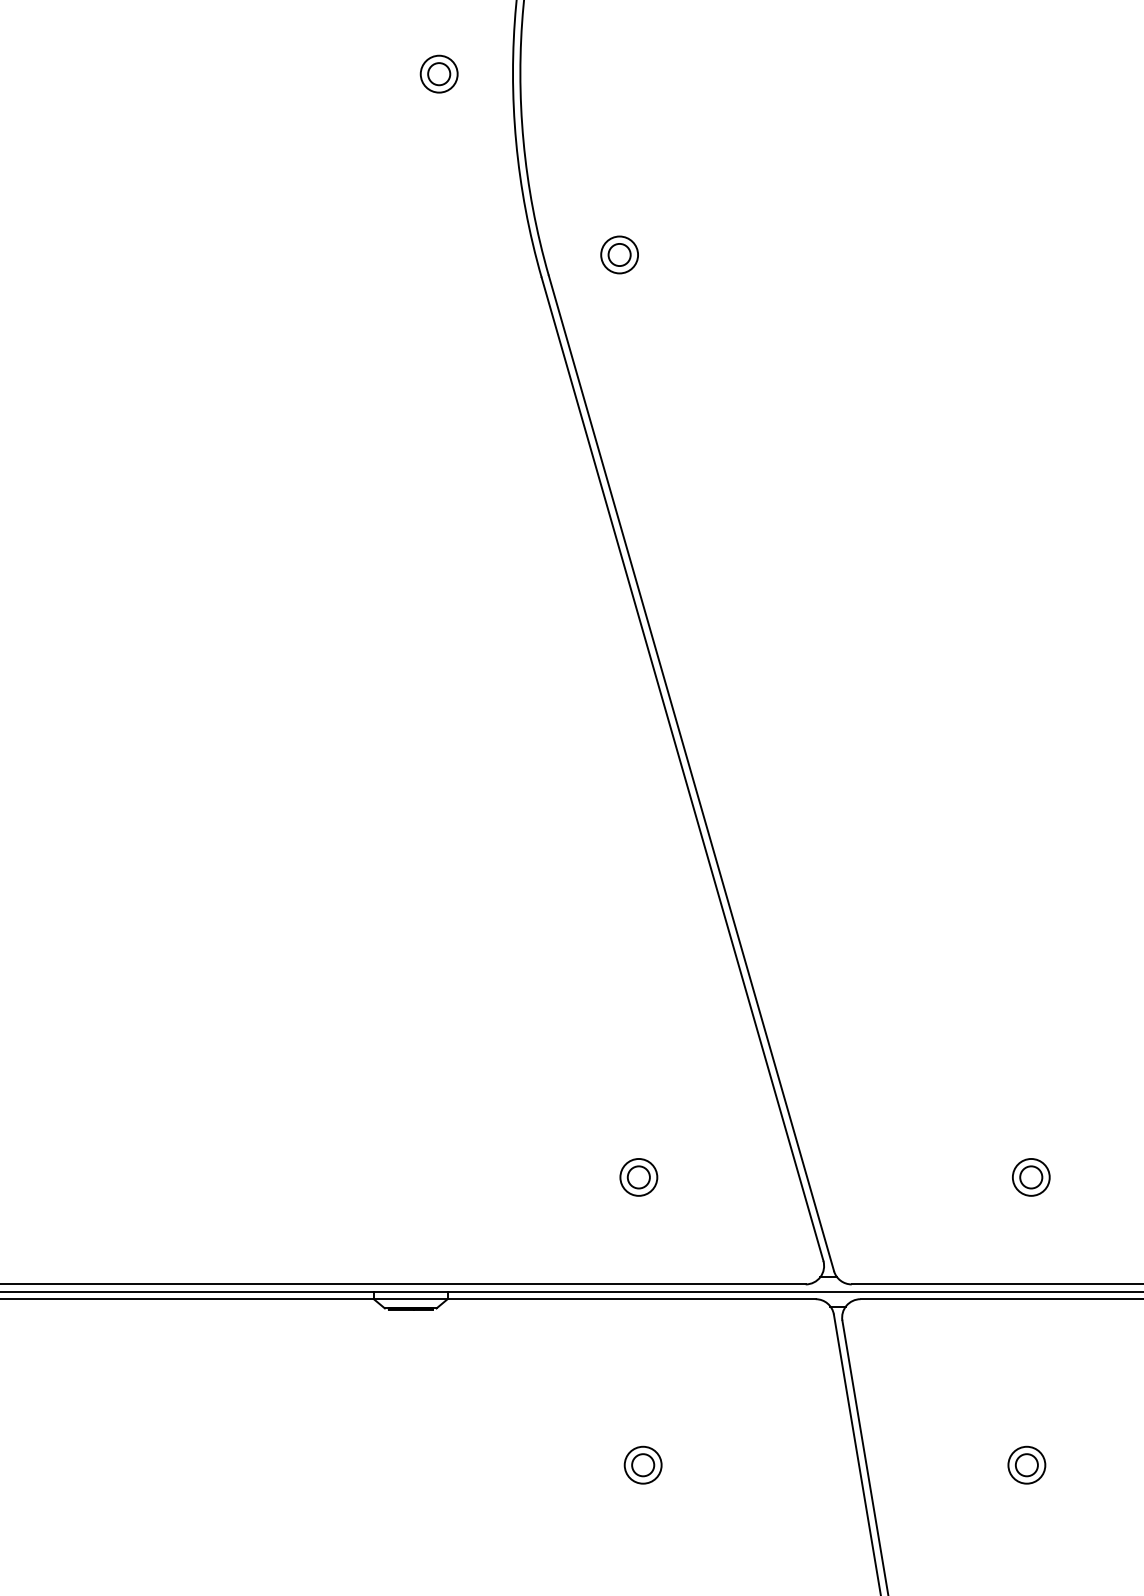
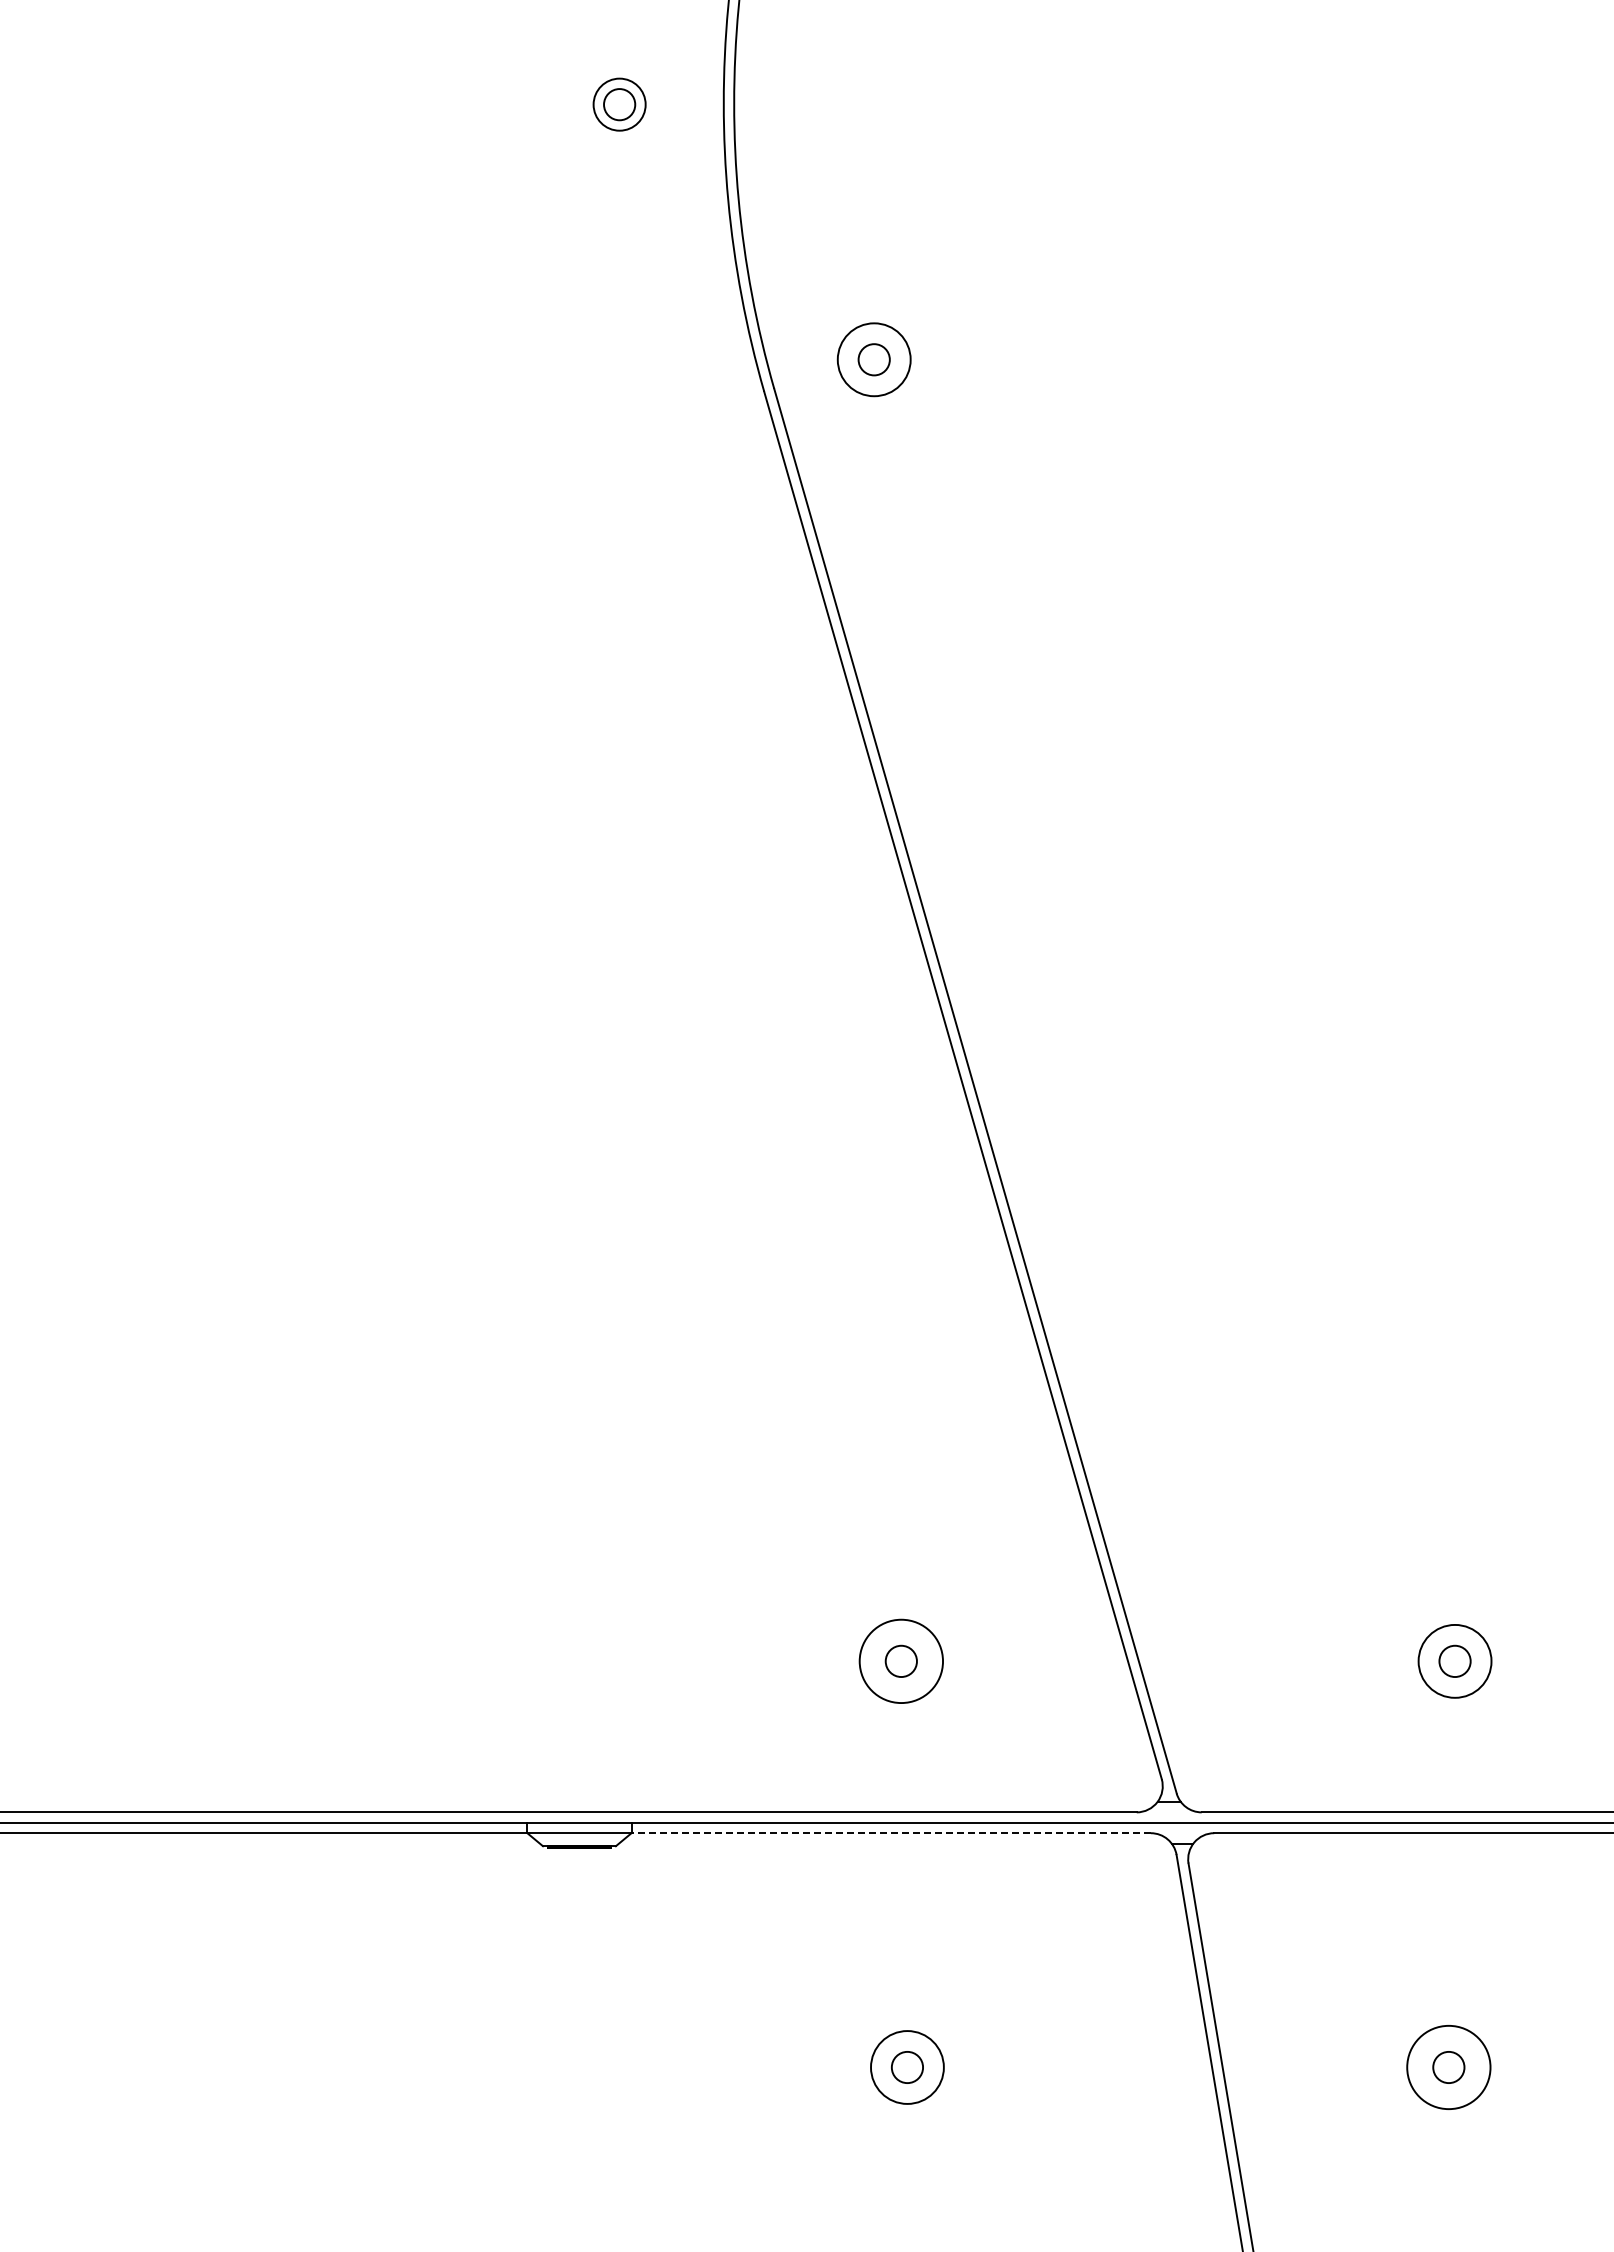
circle: (619, 254) -> (874, 359), size x1.4
circle: (638, 1177) -> (901, 1661), size x1.6
circle: (1031, 1177) -> (1455, 1661), size x1.4
line: (631, 1299) -> (891, 1833), solid -> dashed
circle: (643, 1465) -> (907, 2067), size x1.4
circle: (1026, 1465) -> (1448, 2067), size x1.6

